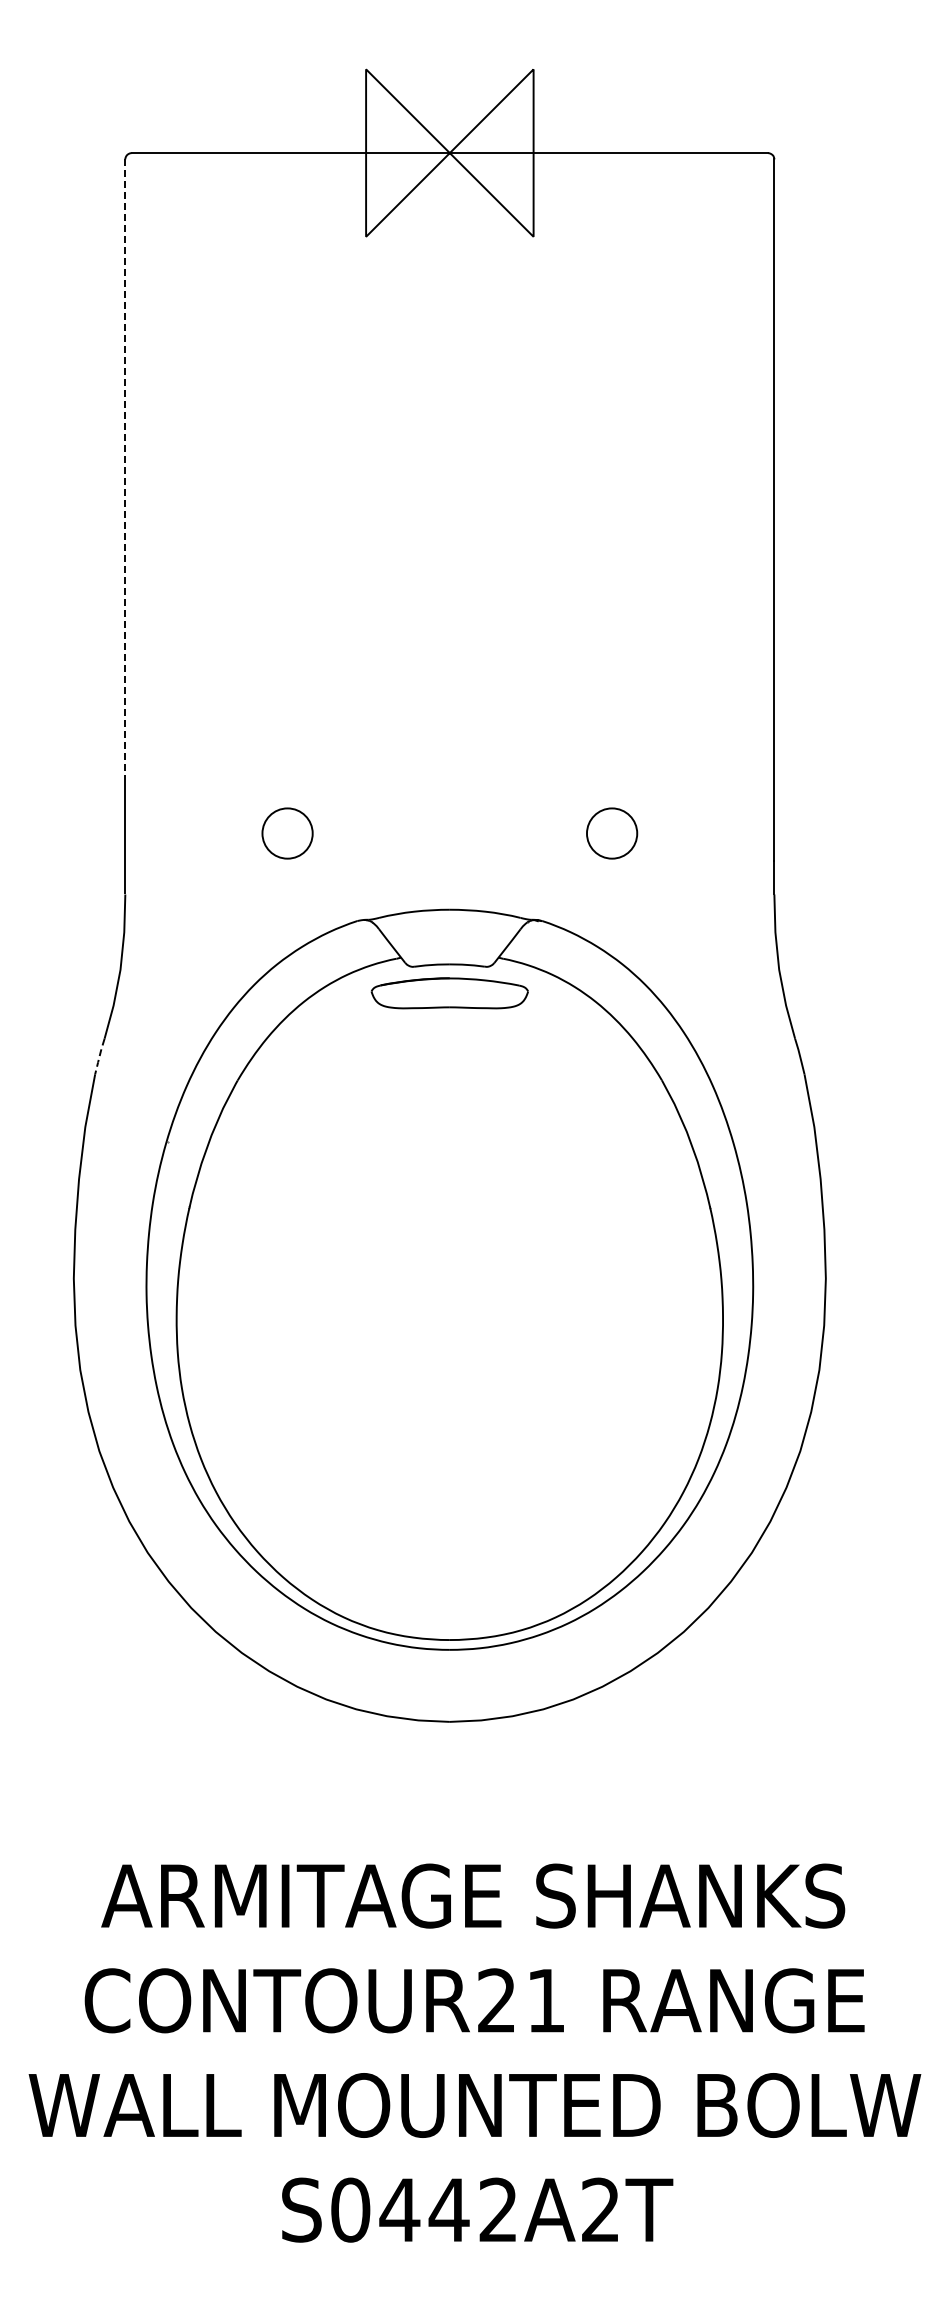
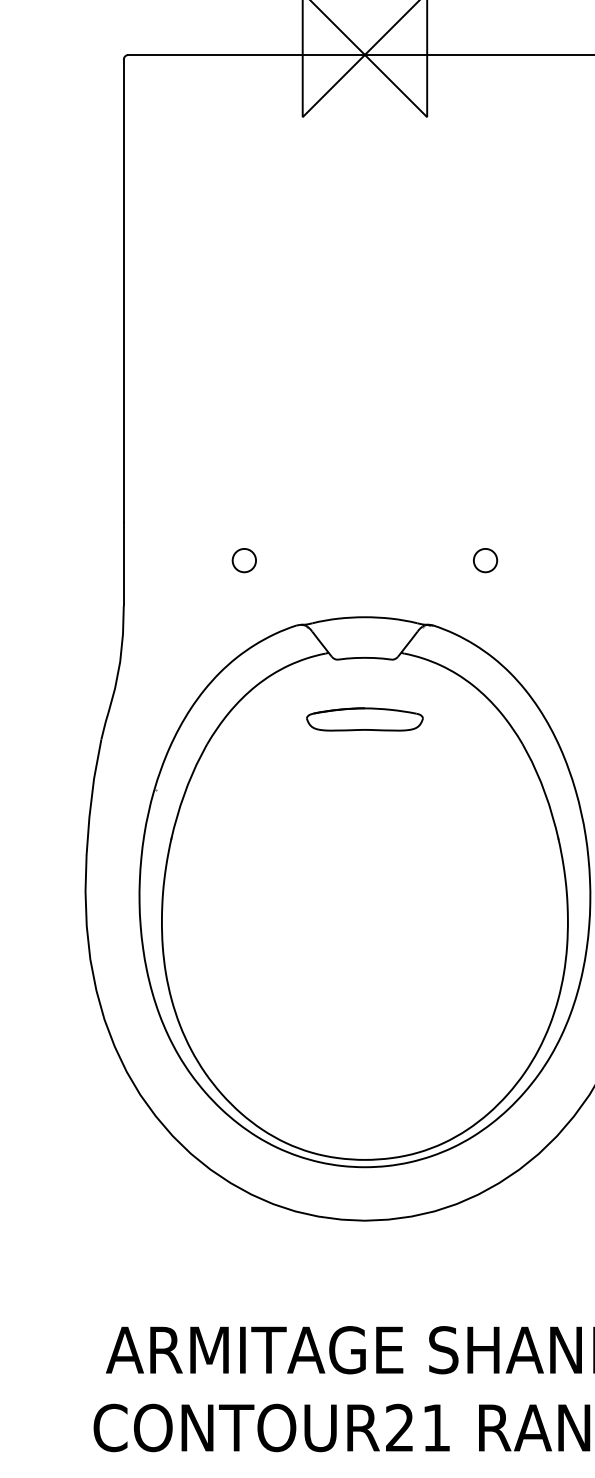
line: (125, 470) -> (123, 290), dashed -> solid
circle: (287, 833) -> (244, 560), size x0.62
circle: (611, 833) -> (485, 560), size x0.62
part: (449, 993) -> (364, 719), moved
line: (99, 1056) -> (104, 726), dashed -> solid

